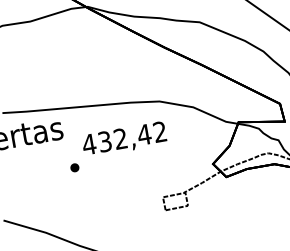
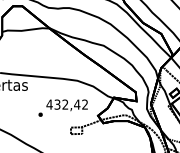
text: (115, 145) -> (62, 107), moved

